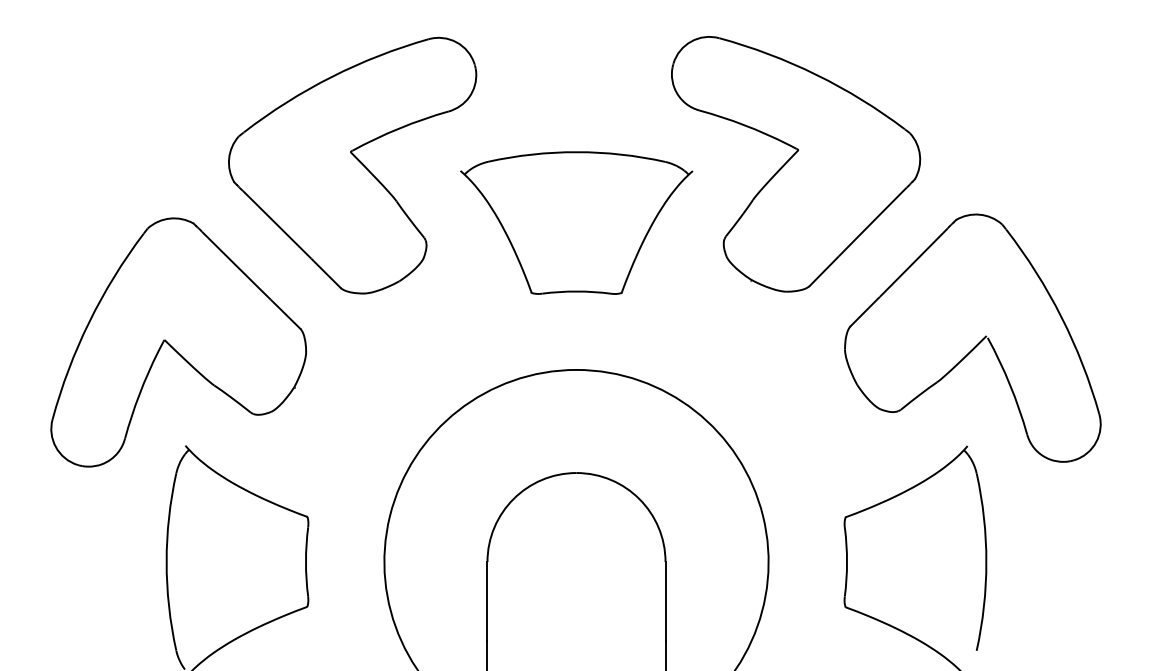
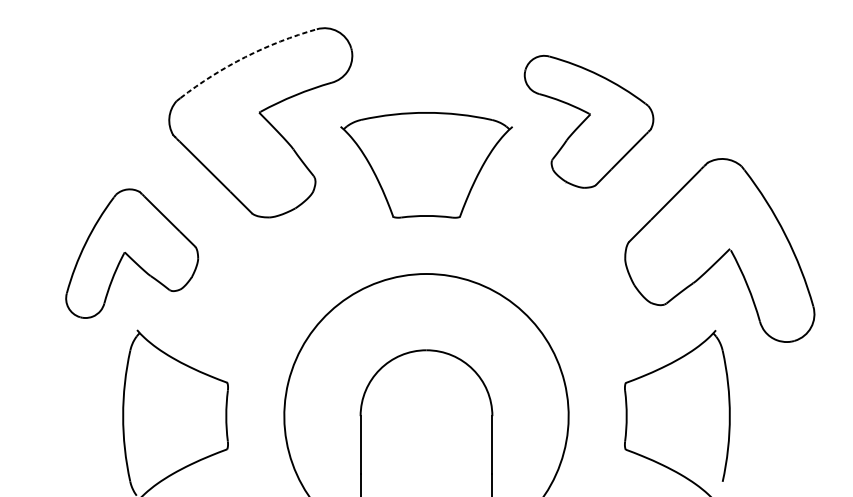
arc: (331, 76) -> (245, 56), solid -> dashed
part: (796, 164) -> (589, 121), size x0.7
part: (178, 342) -> (131, 253), size x0.7

